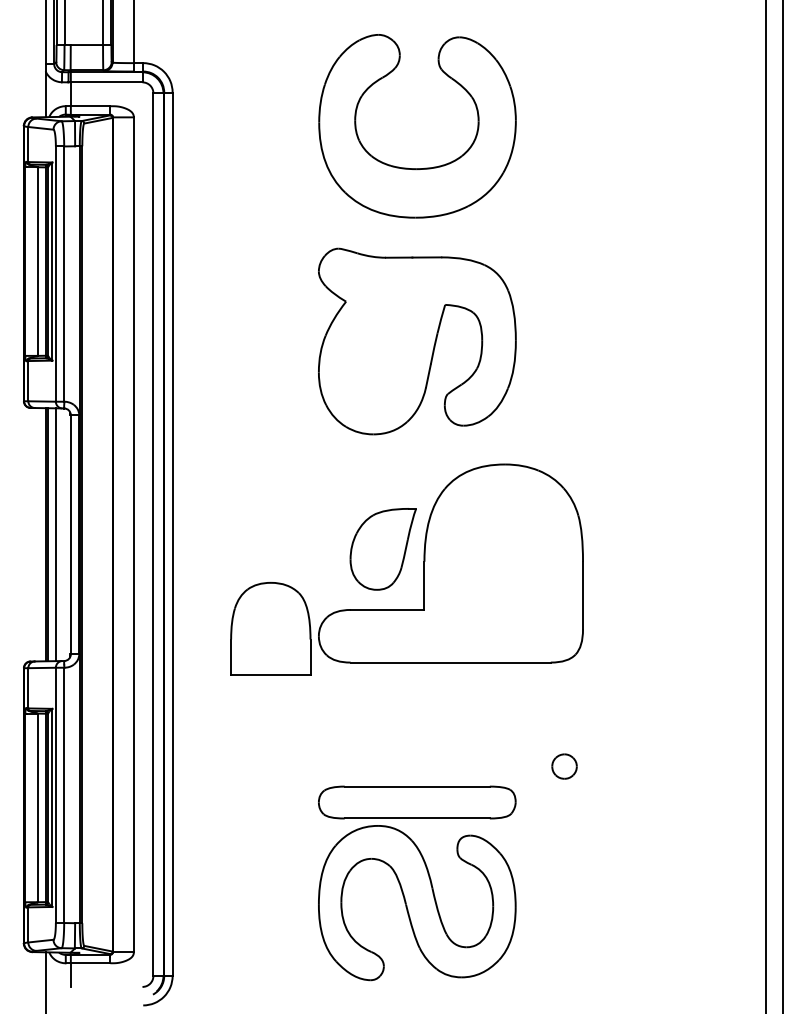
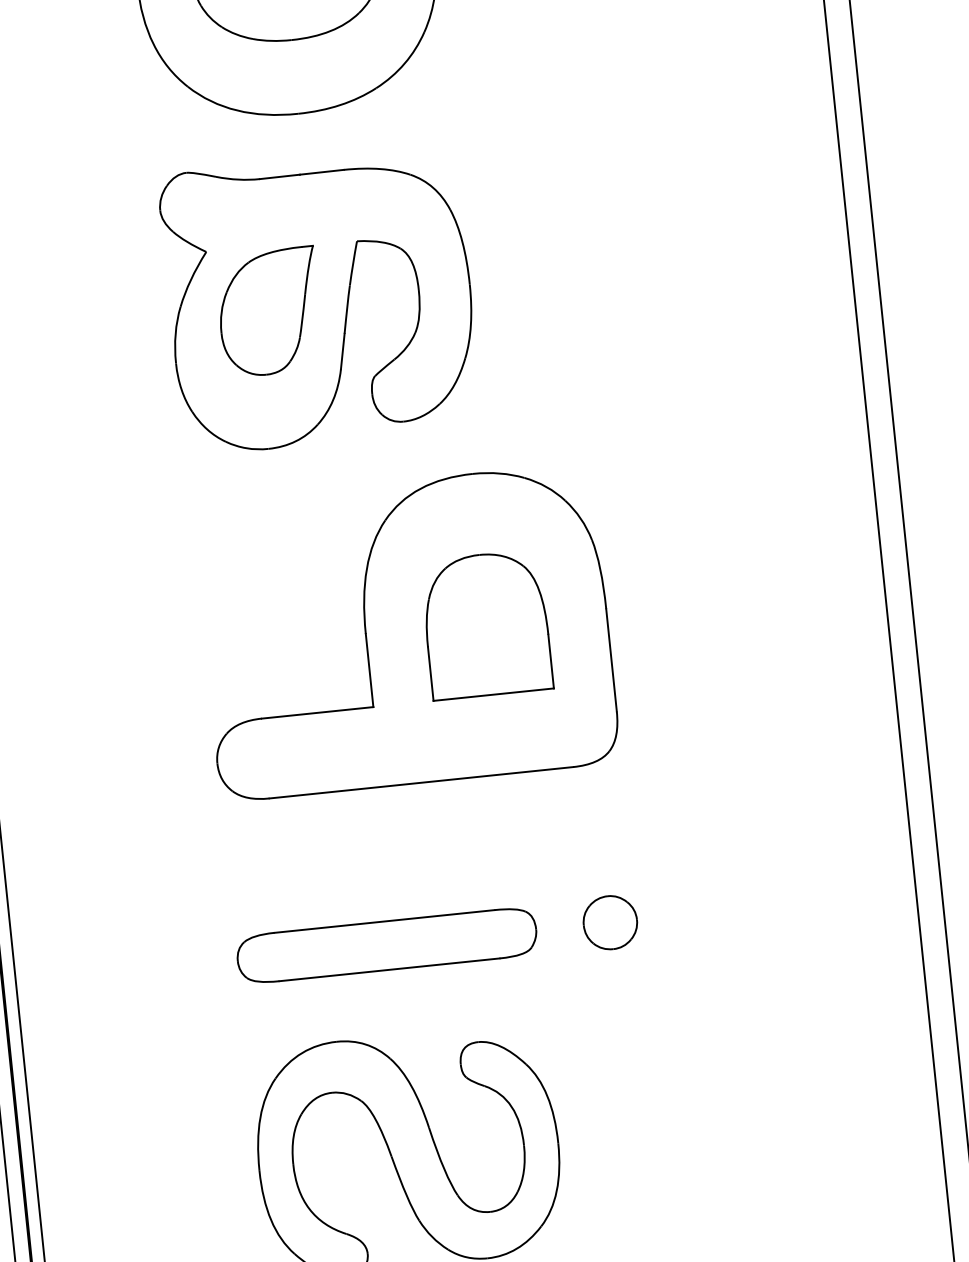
part: (382, 549) -> (268, 312), moved
part: (270, 628) -> (485, 624), moved
part: (564, 766) -> (610, 922), size x1.43
part: (417, 802) -> (387, 945), moved

